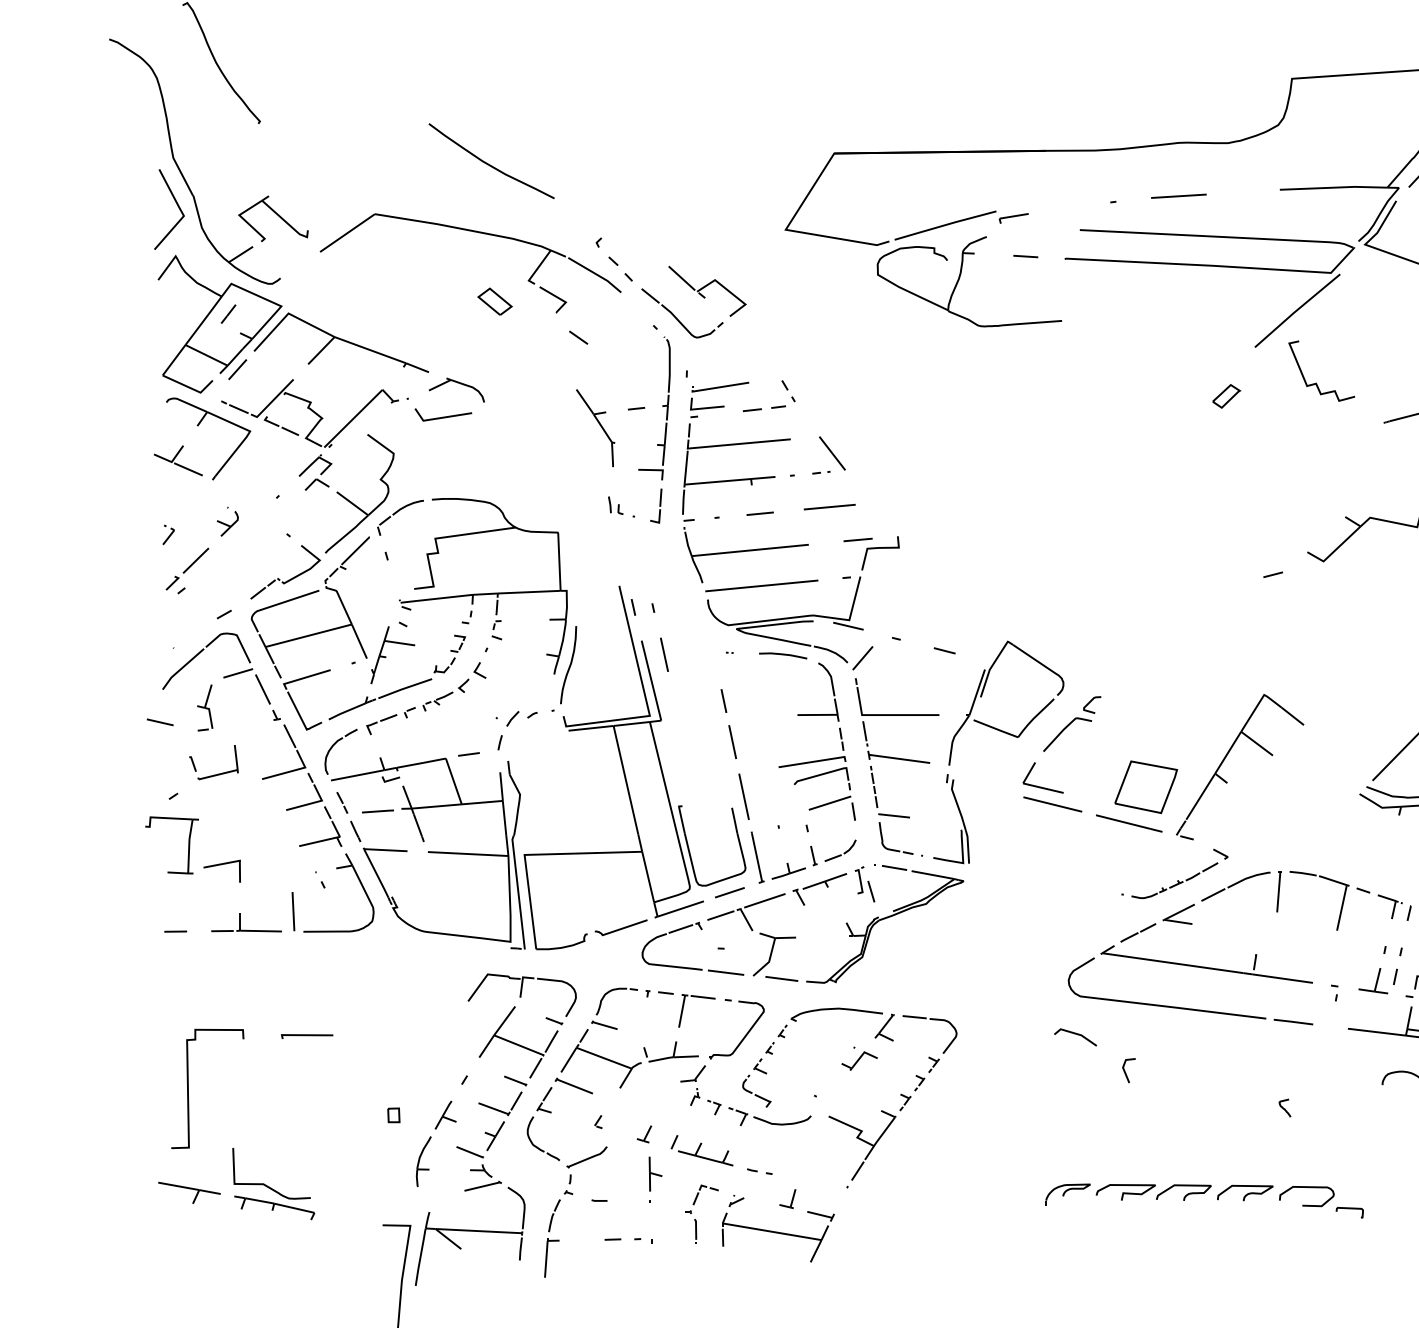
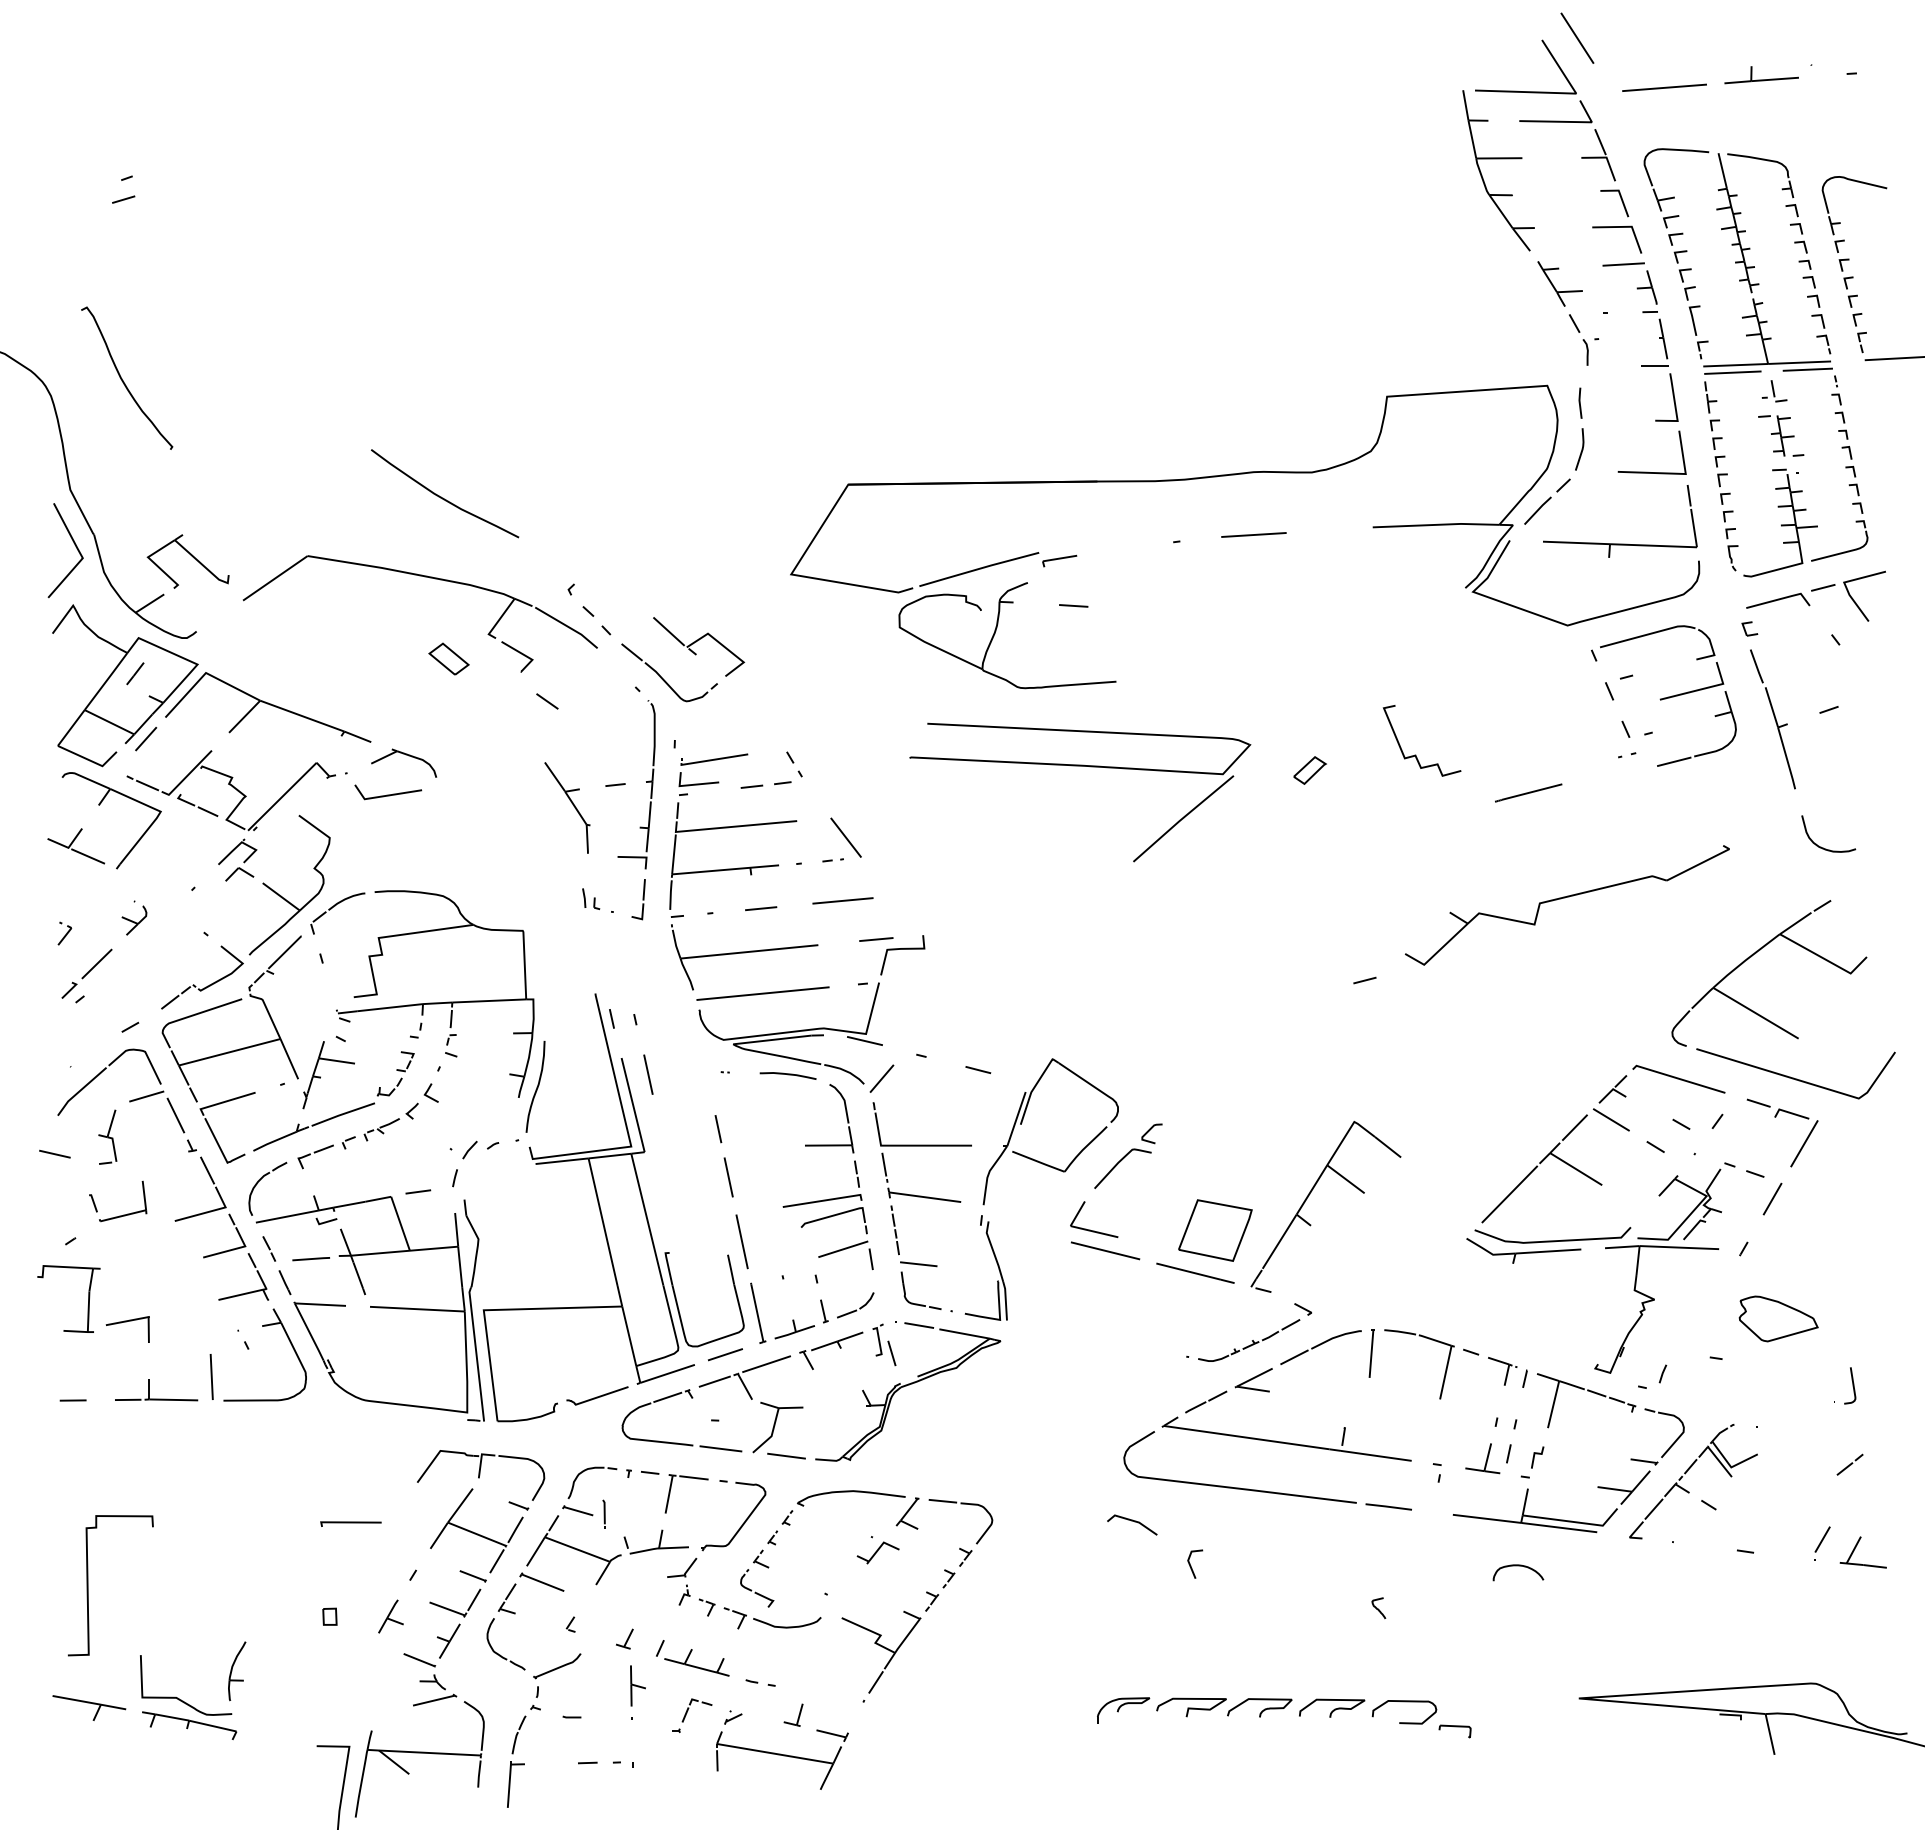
part: (1209, 266) -> (1080, 766), moved
line: (306, 1036) -> (350, 1523), moved
part: (424, 1161) -> (237, 1671), moved
line: (695, 1230) -> (603, 1513), moved

